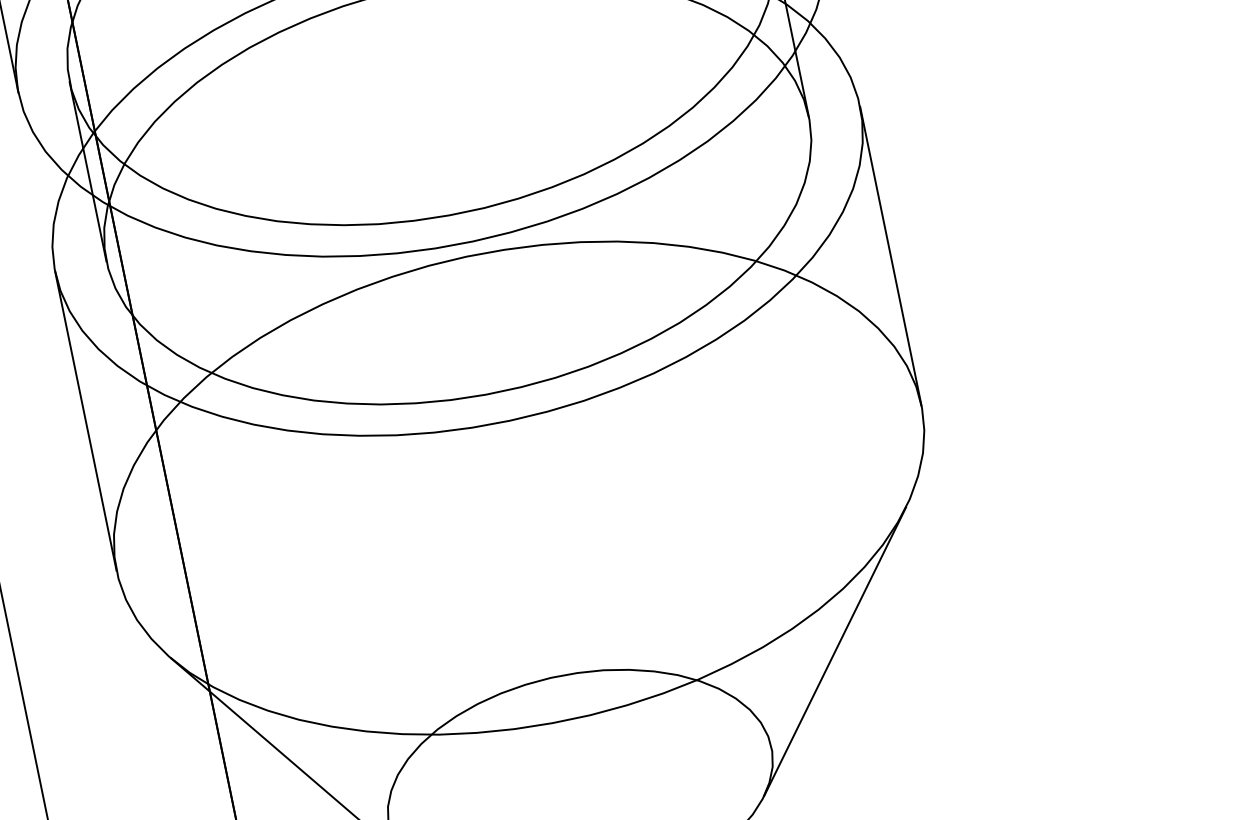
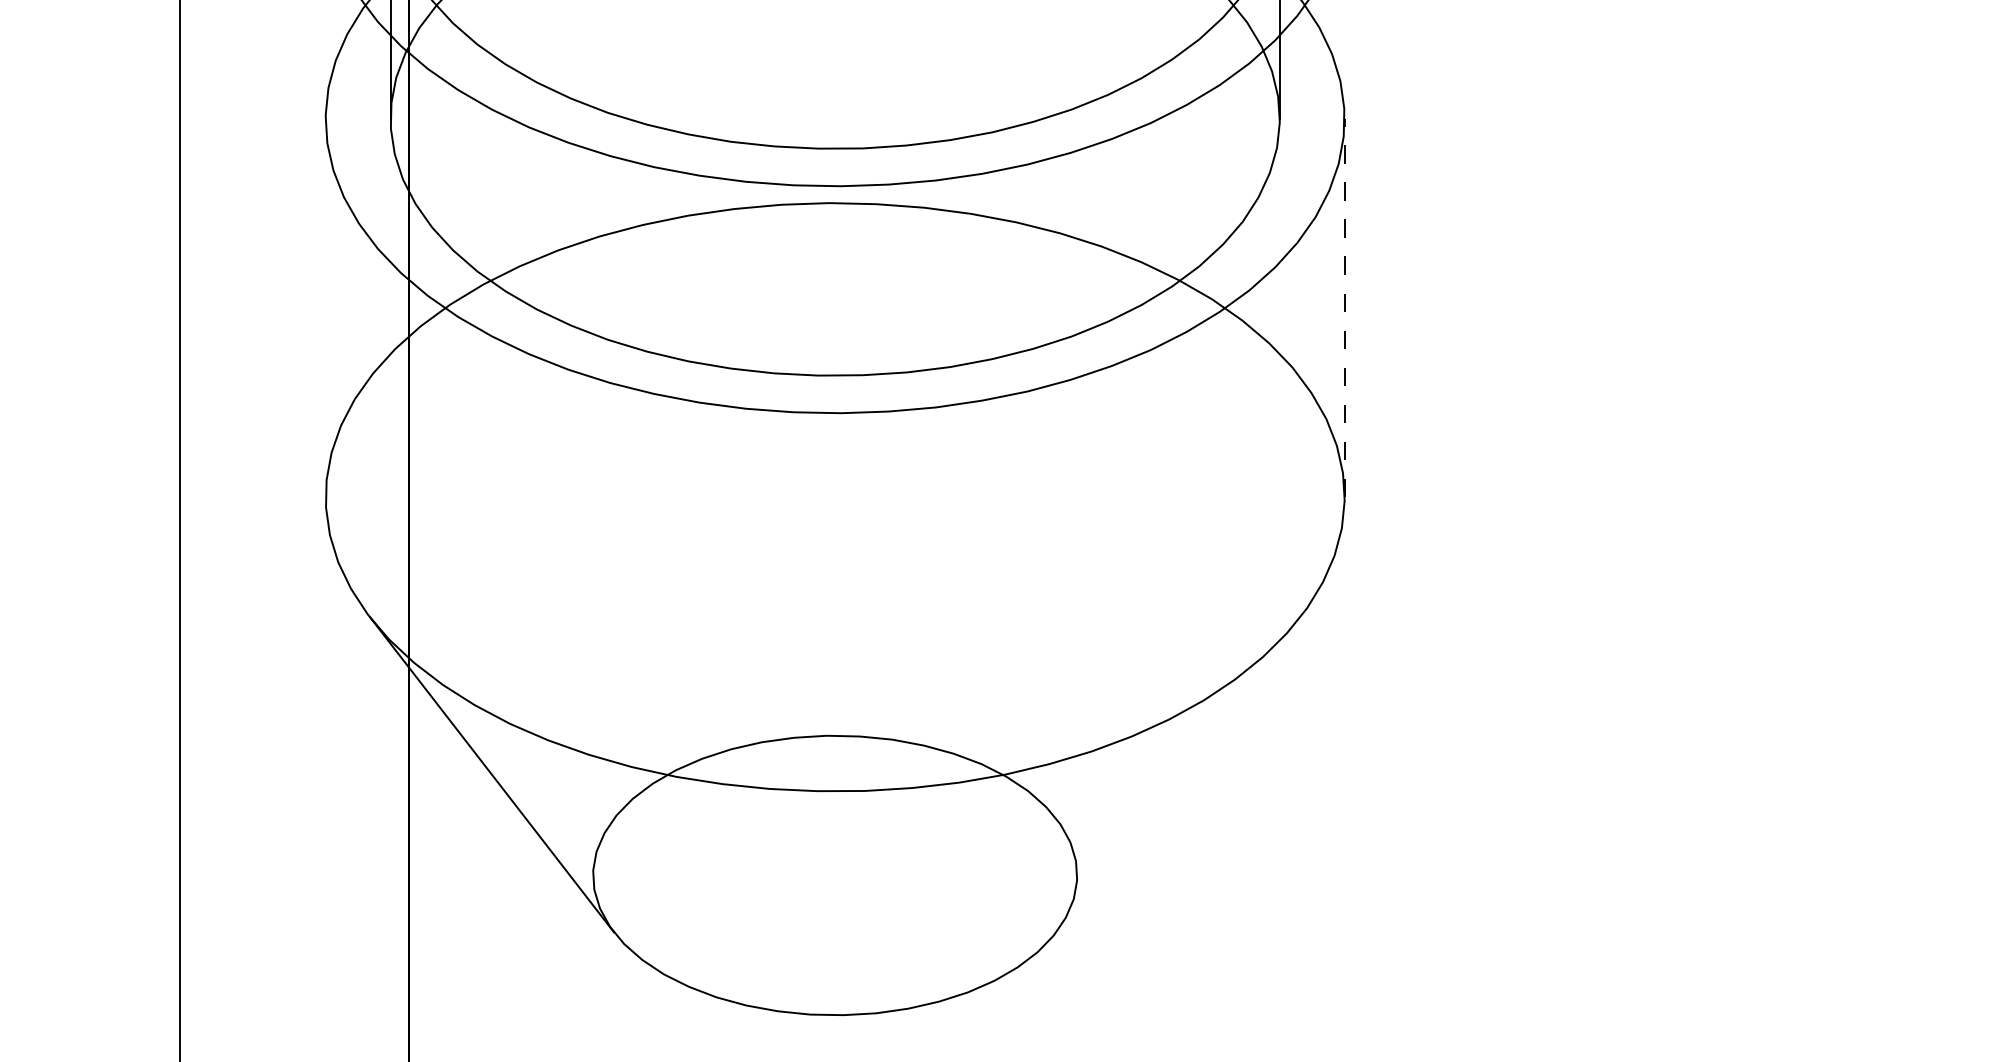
line: (890, 255) -> (1344, 307), solid -> dashed
line: (85, 421) -> (325, 308), removed
line: (835, 651) -> (1178, 774), removed

